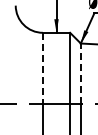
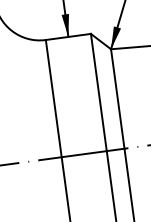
line: (42, 68) -> (53, 99), dashed -> solid
line: (80, 73) -> (117, 99), dashed -> solid

